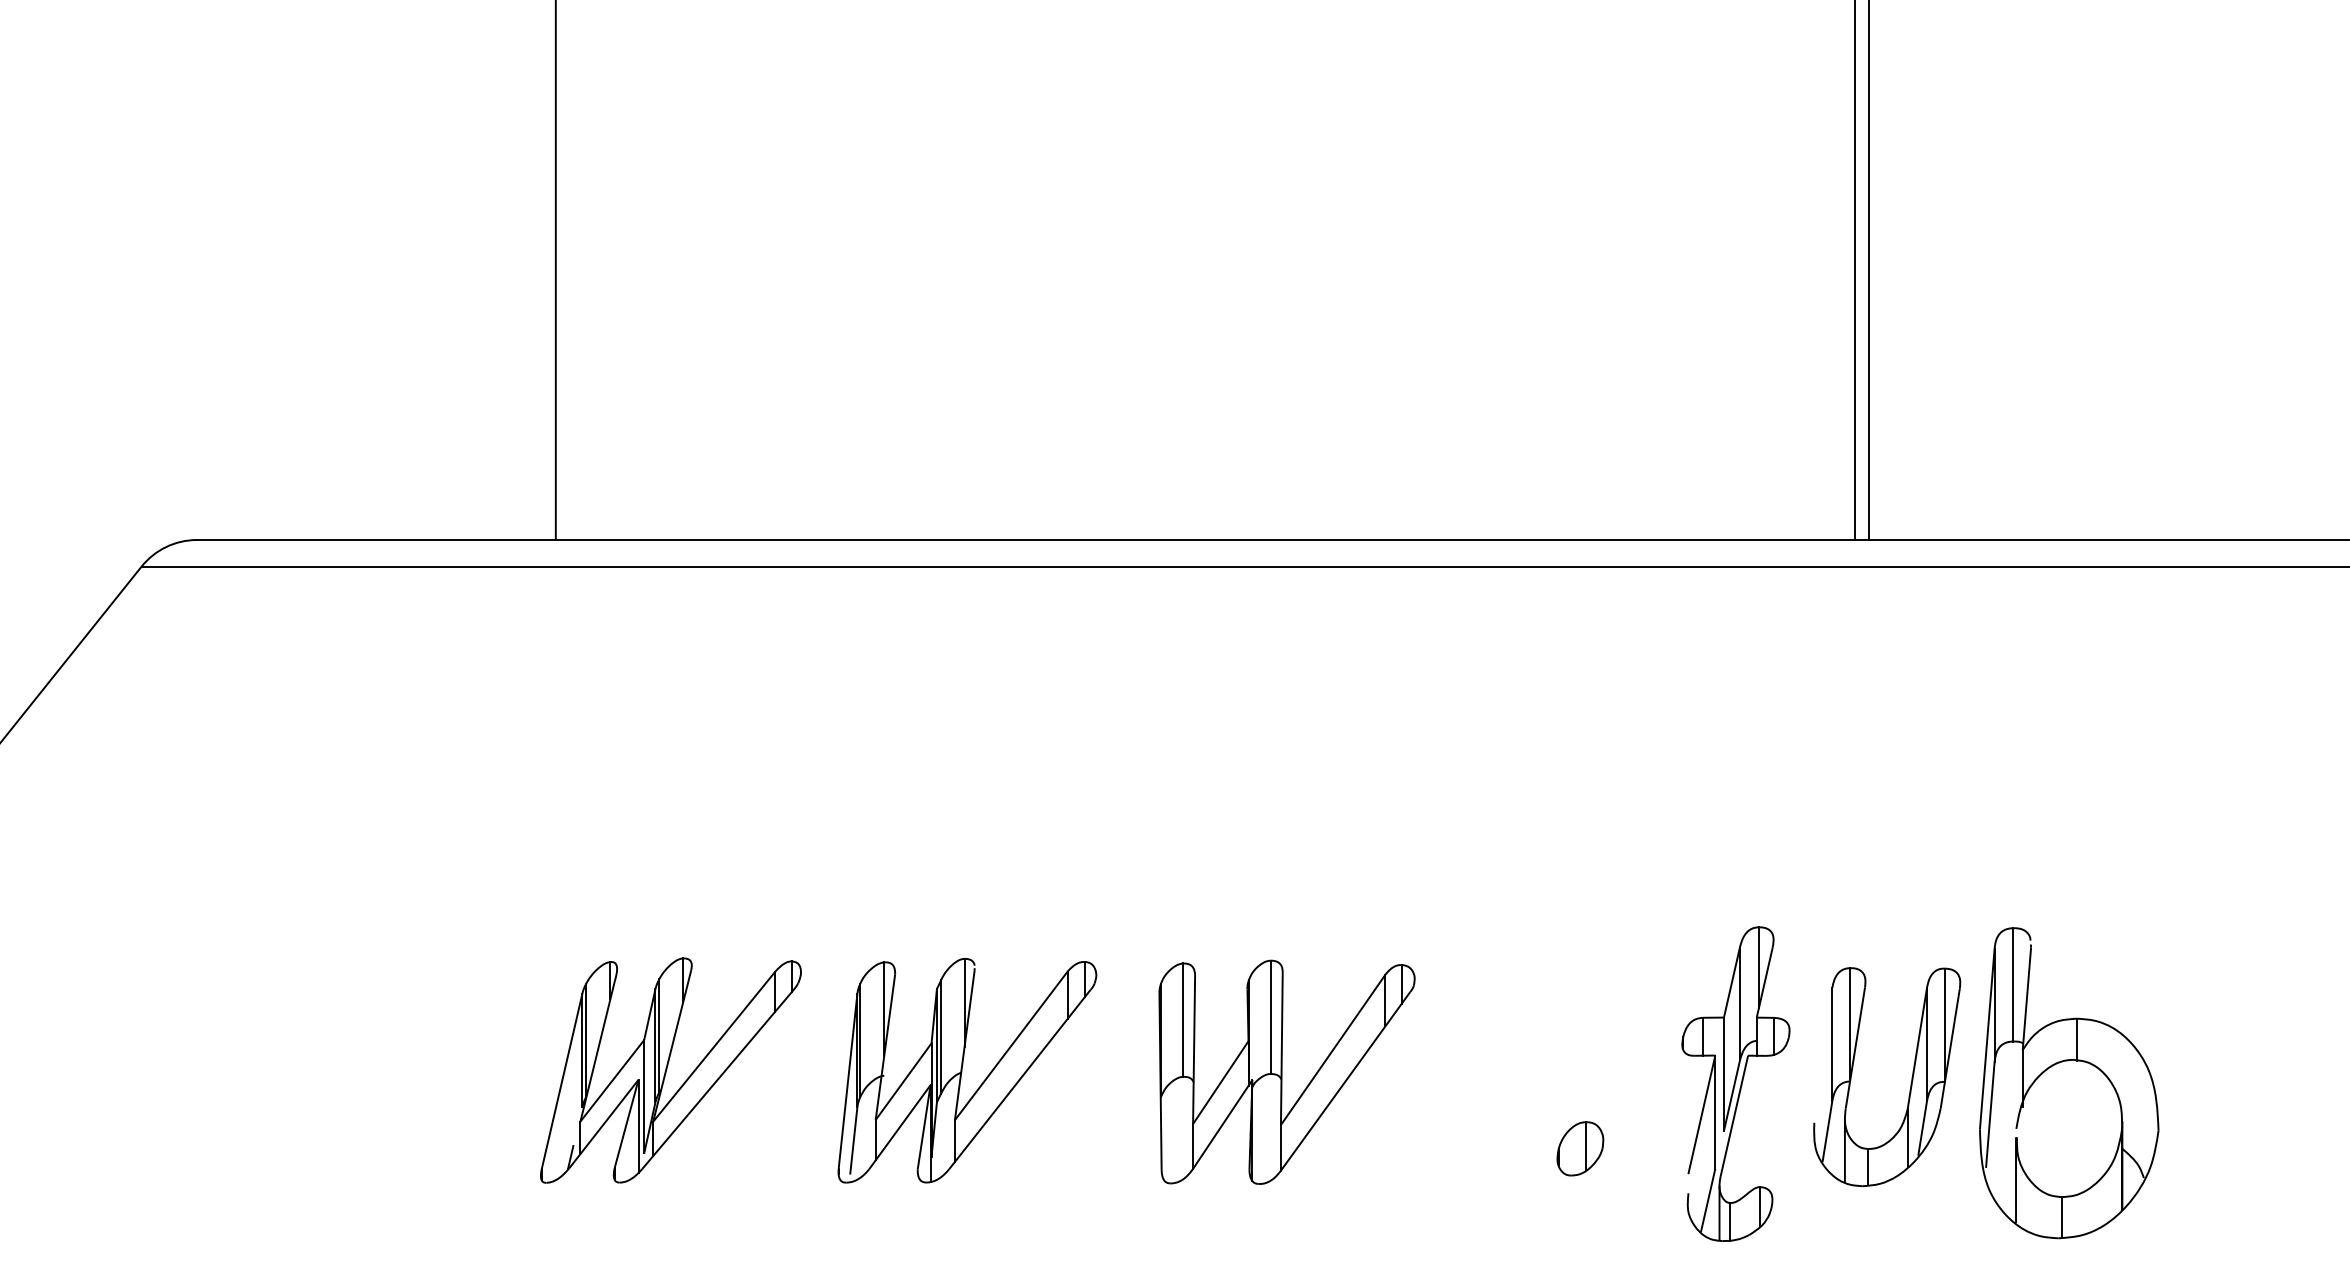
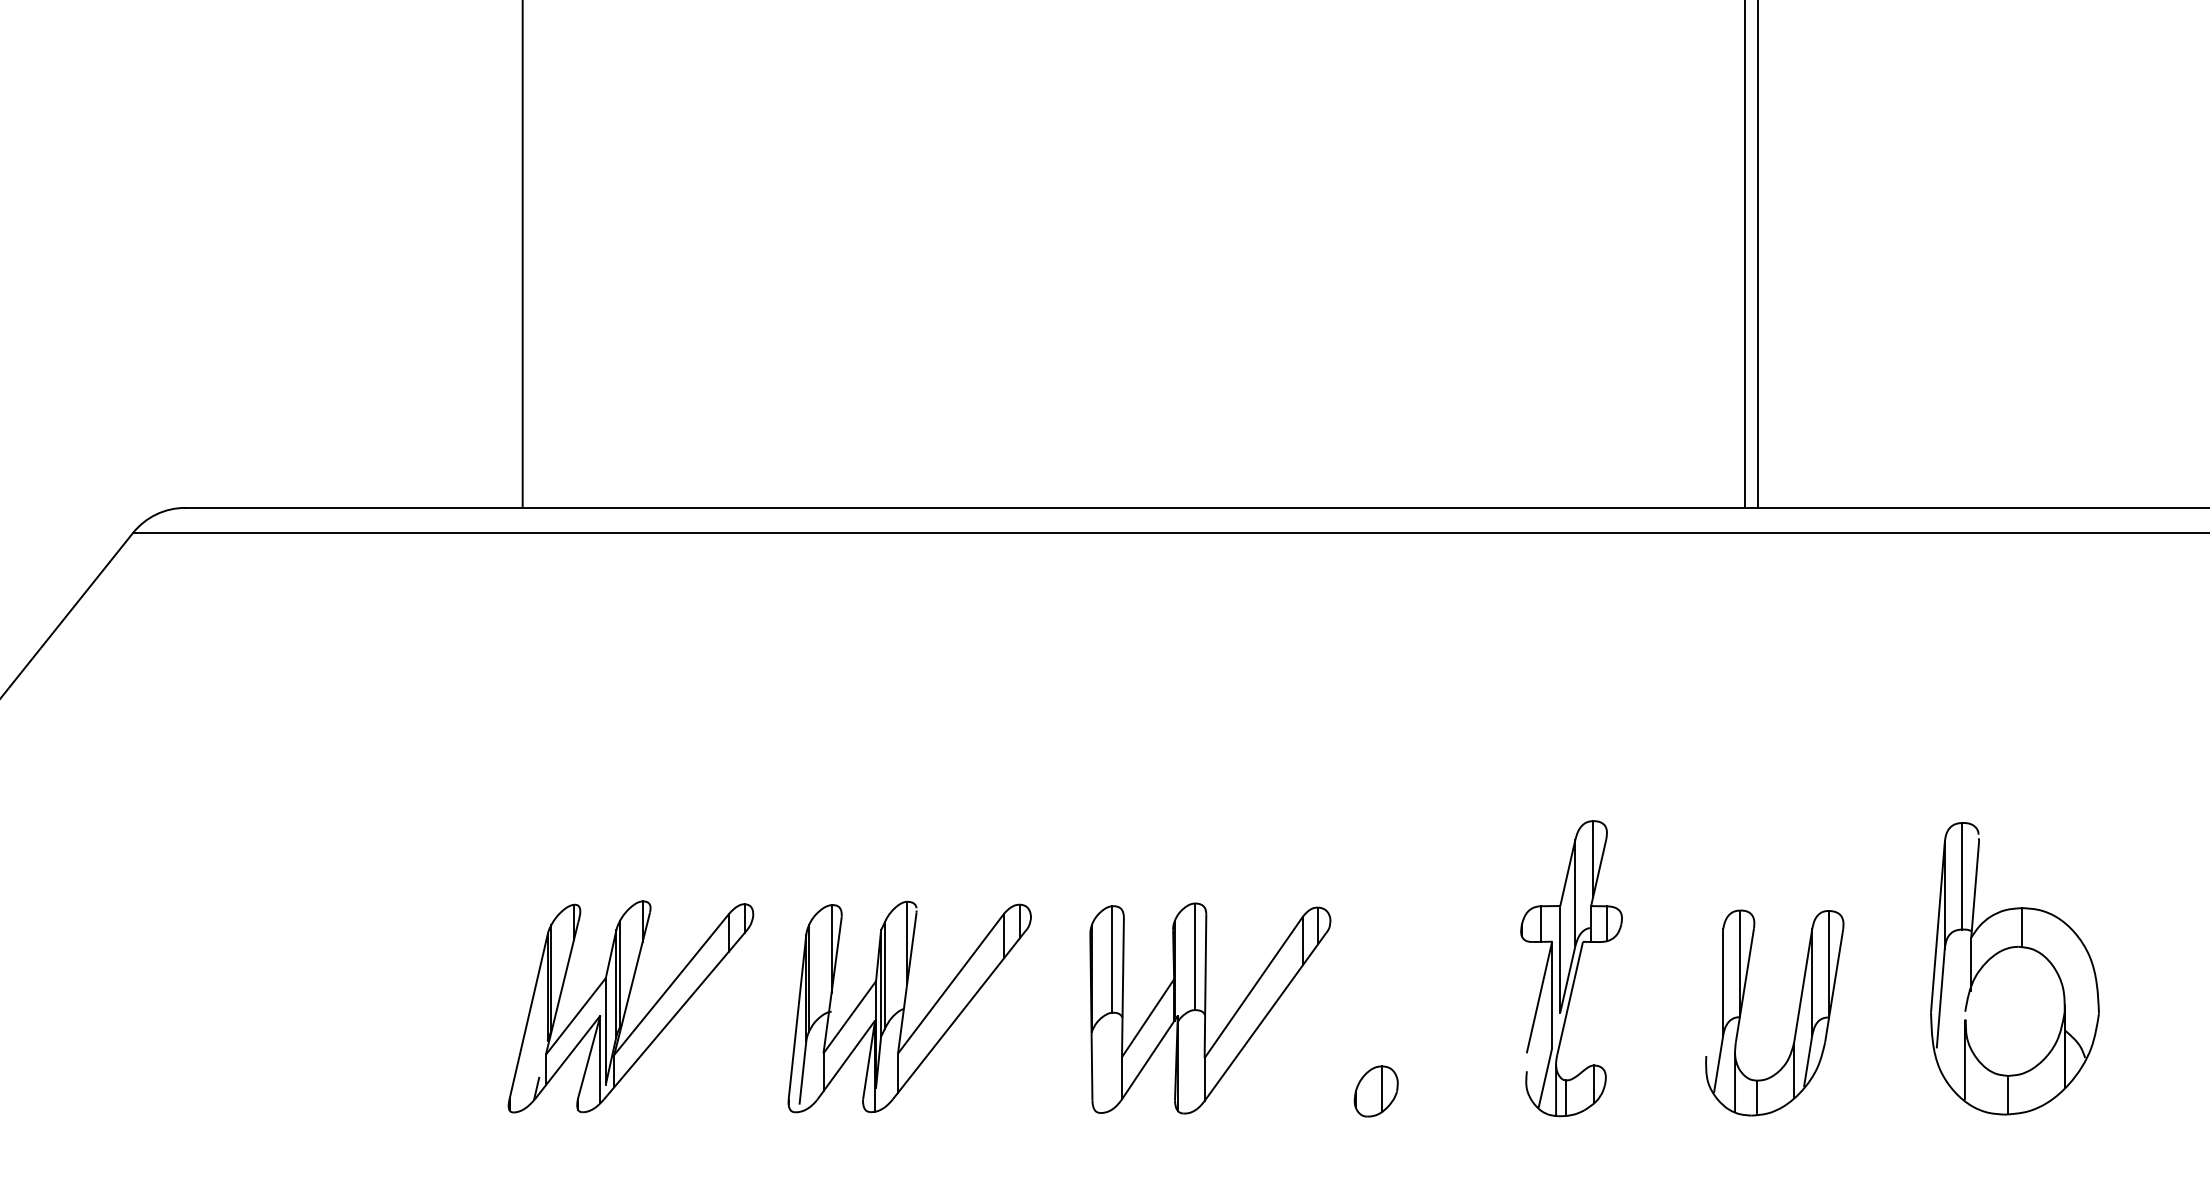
part: (2068, 1082) -> (2014, 968), moved
part: (1735, 1083) -> (1571, 968), moved
part: (1579, 1148) -> (1375, 1091), moved

